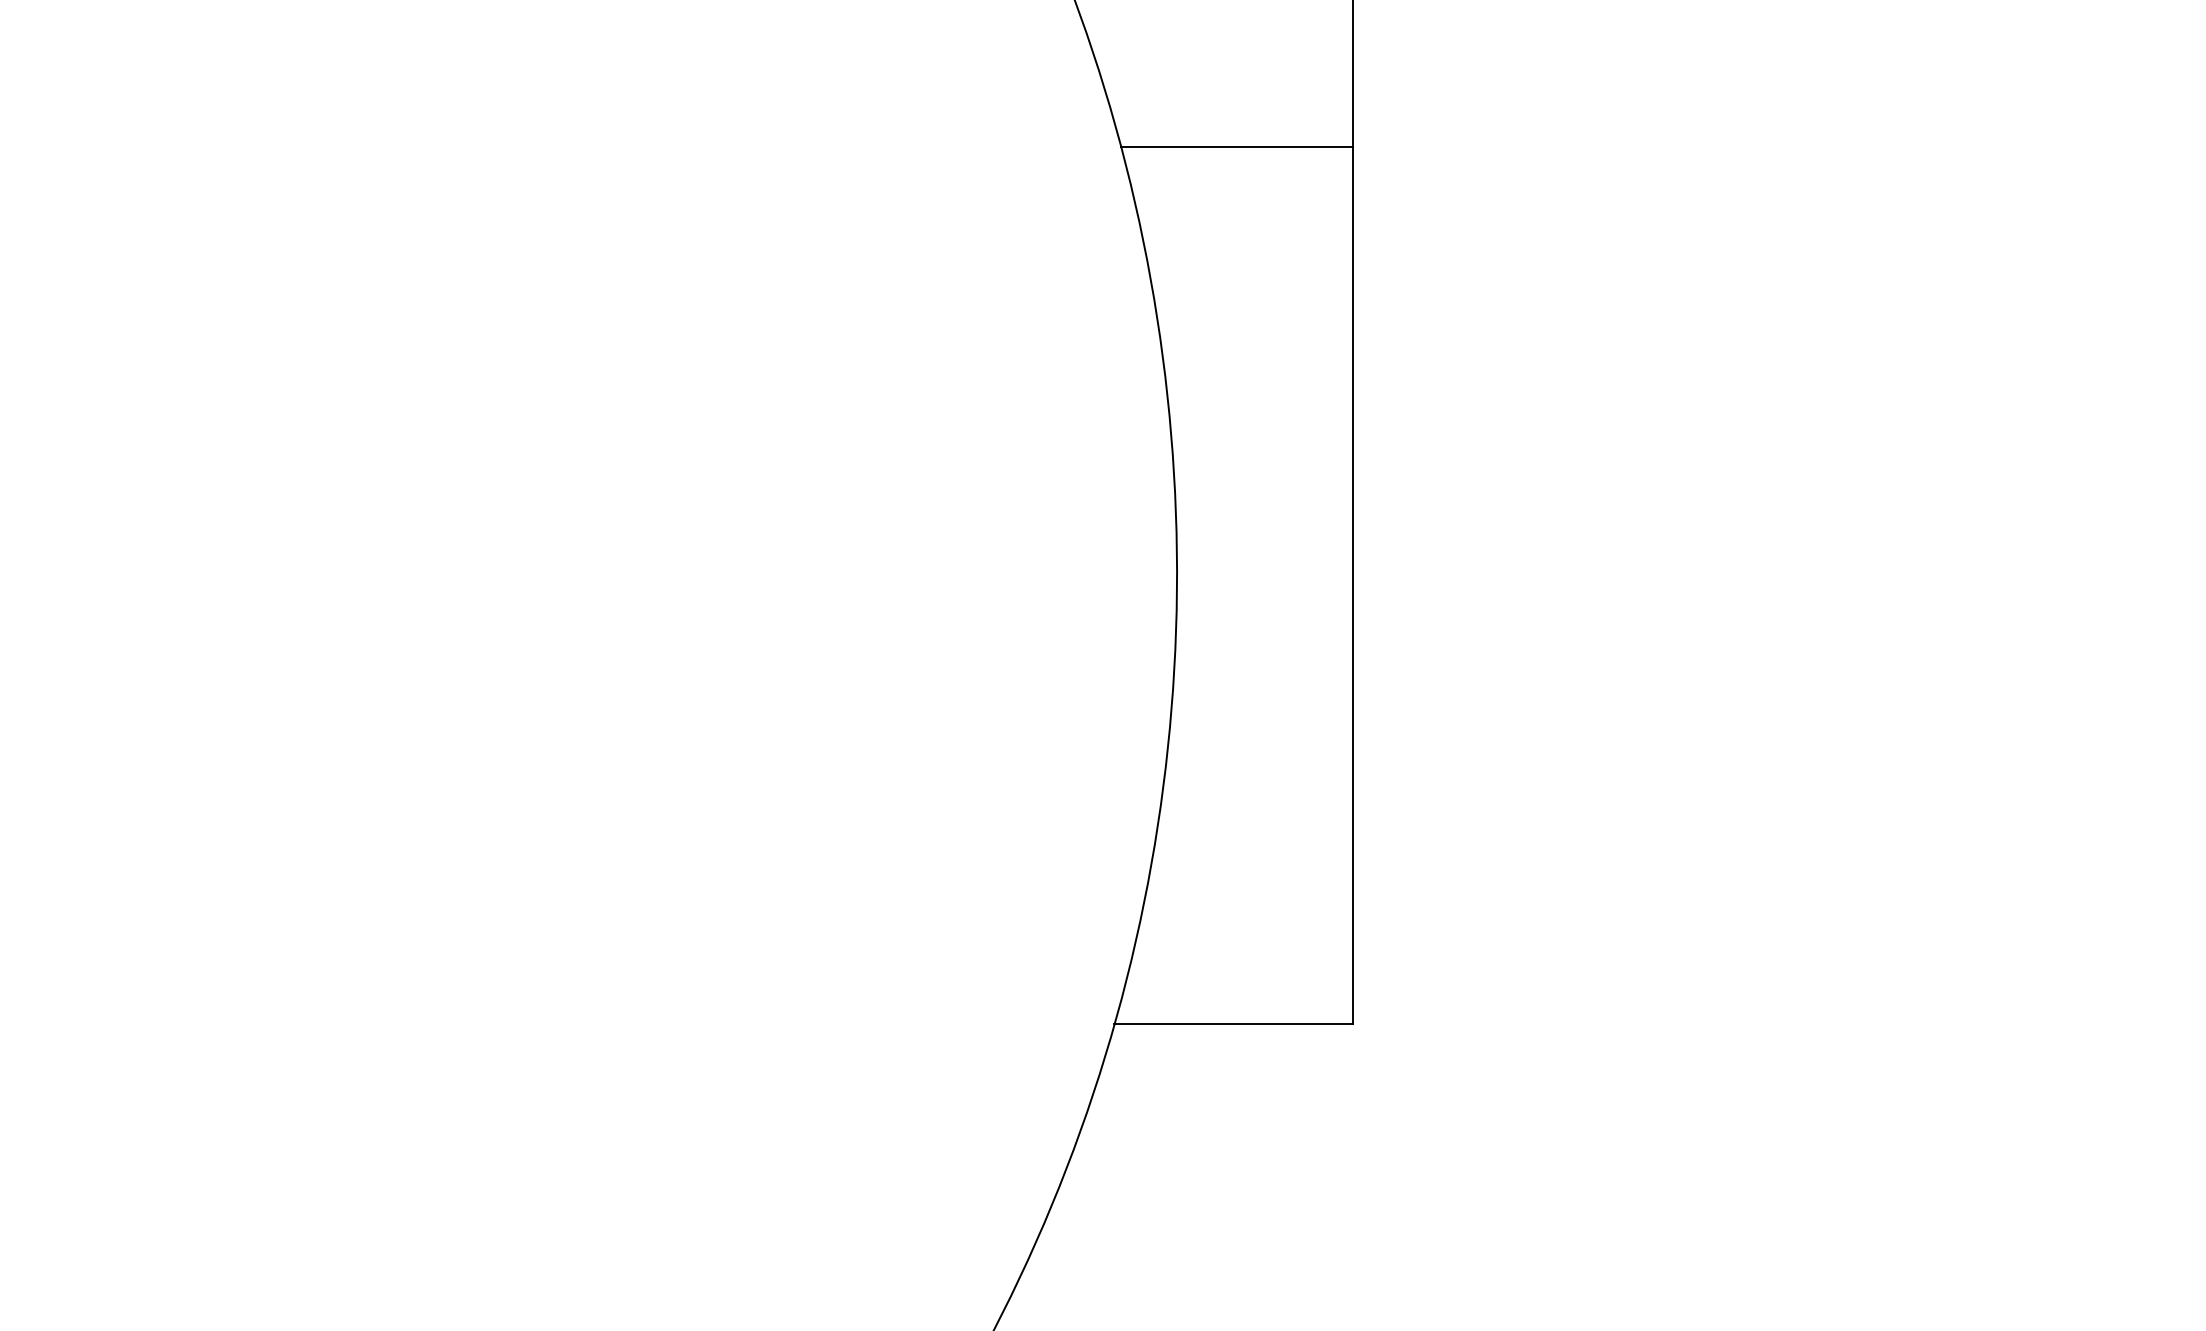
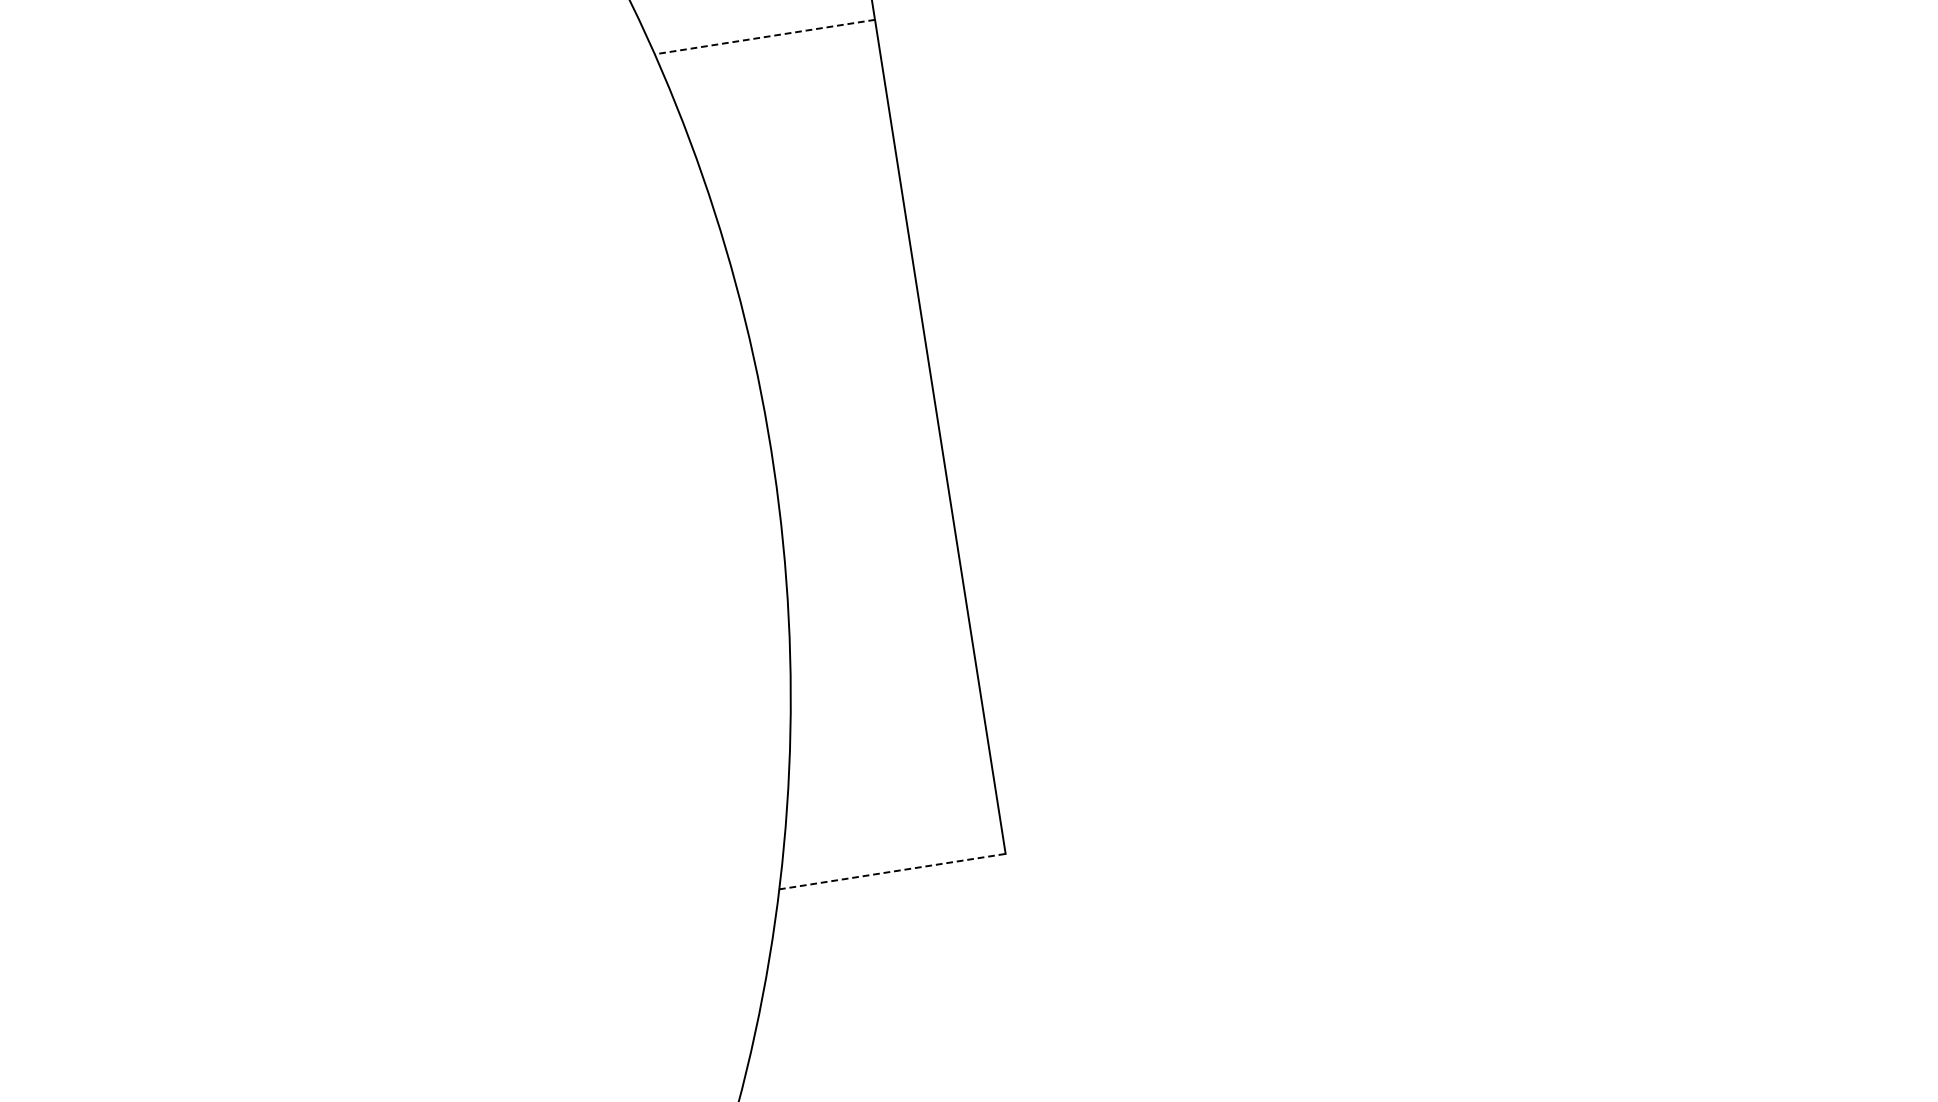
line: (1236, 146) -> (764, 37), solid -> dashed
line: (1234, 1023) -> (893, 871), solid -> dashed

